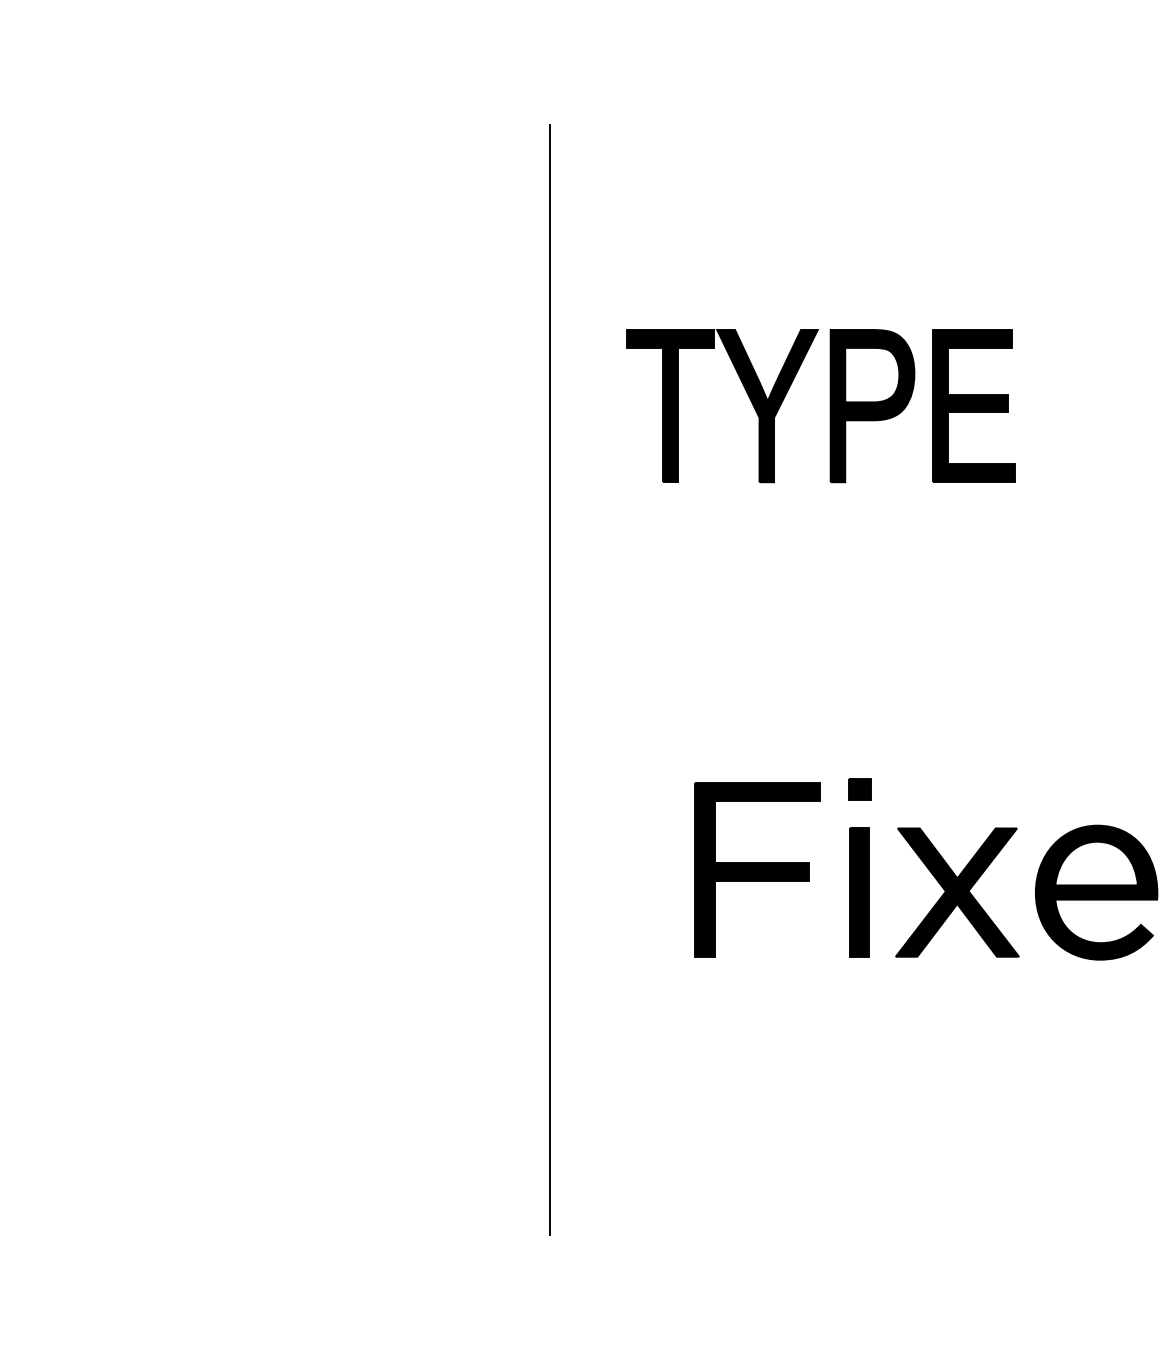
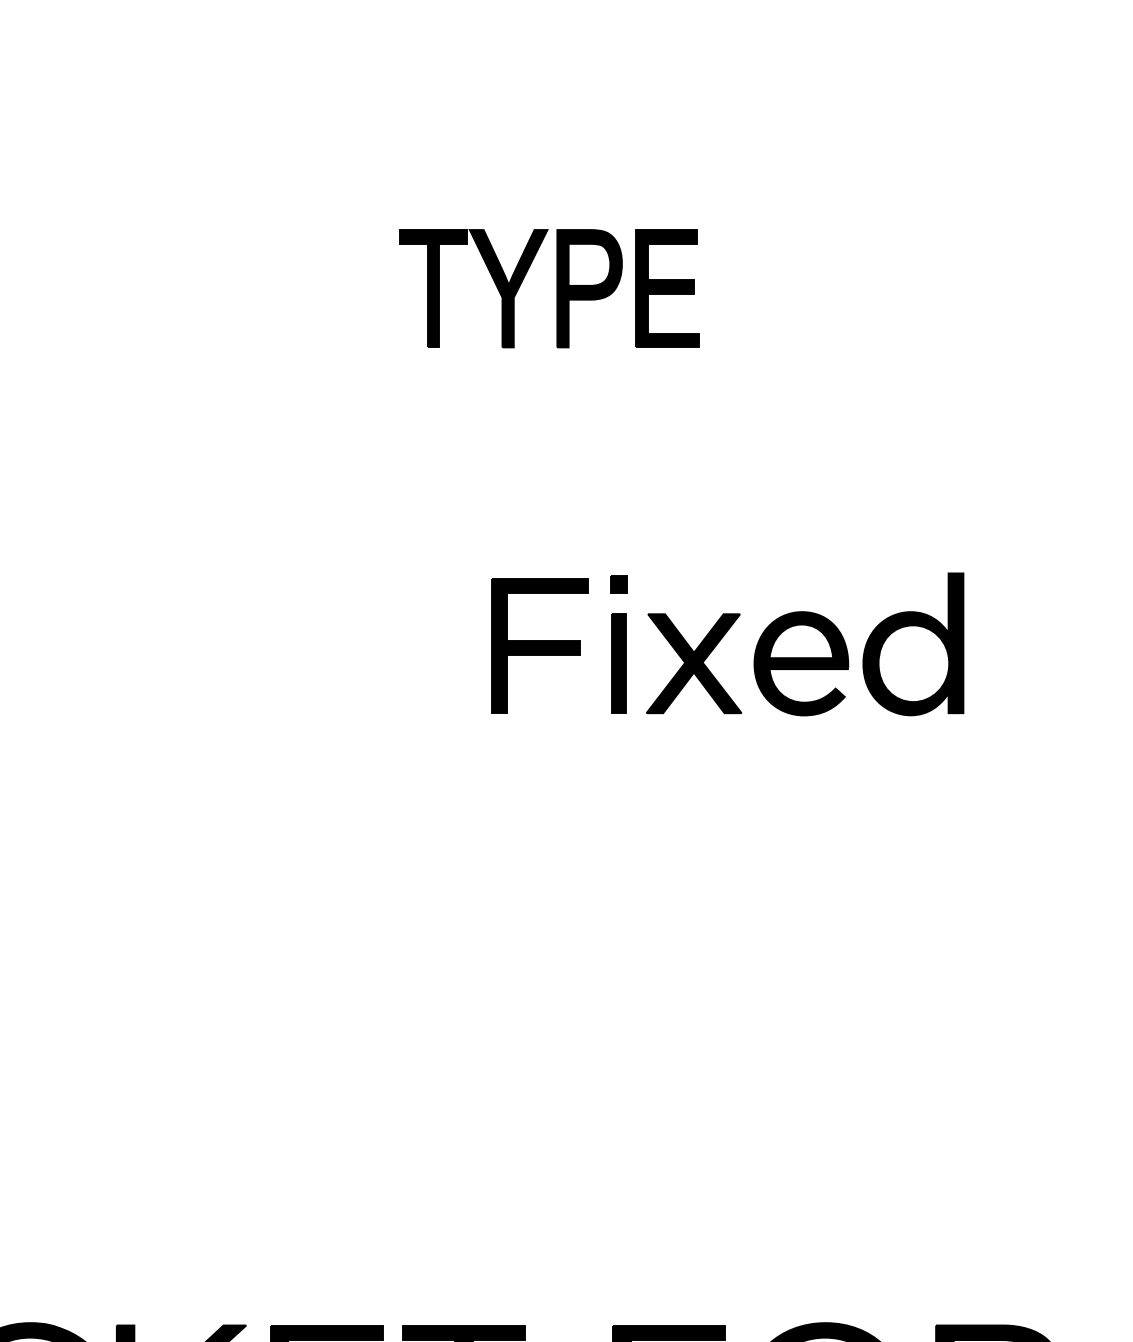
part: (829, 405) -> (556, 288), moved
line: (550, 679) -> (380, 499), removed

